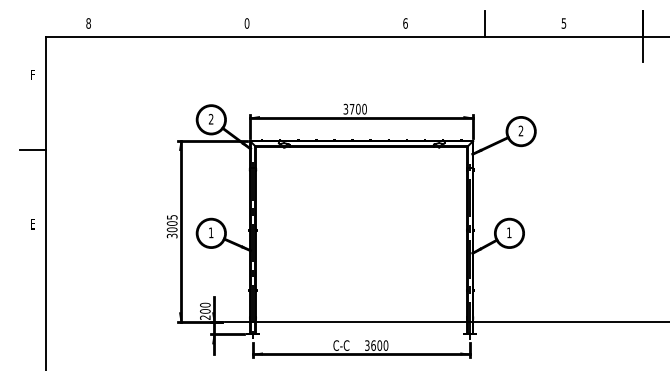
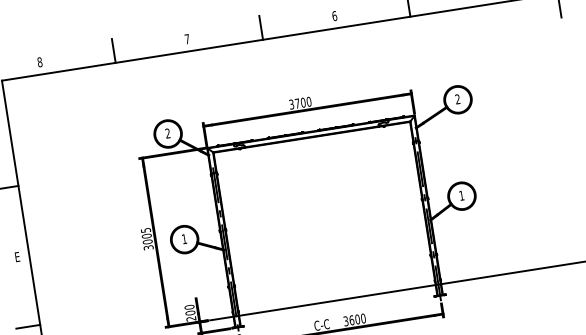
line: (167, 23) -> (113, 50), added
text: (246, 23) -> (186, 39), 0 -> 7
line: (326, 23) -> (261, 27), added
line: (32, 299) -> (27, 327), added

